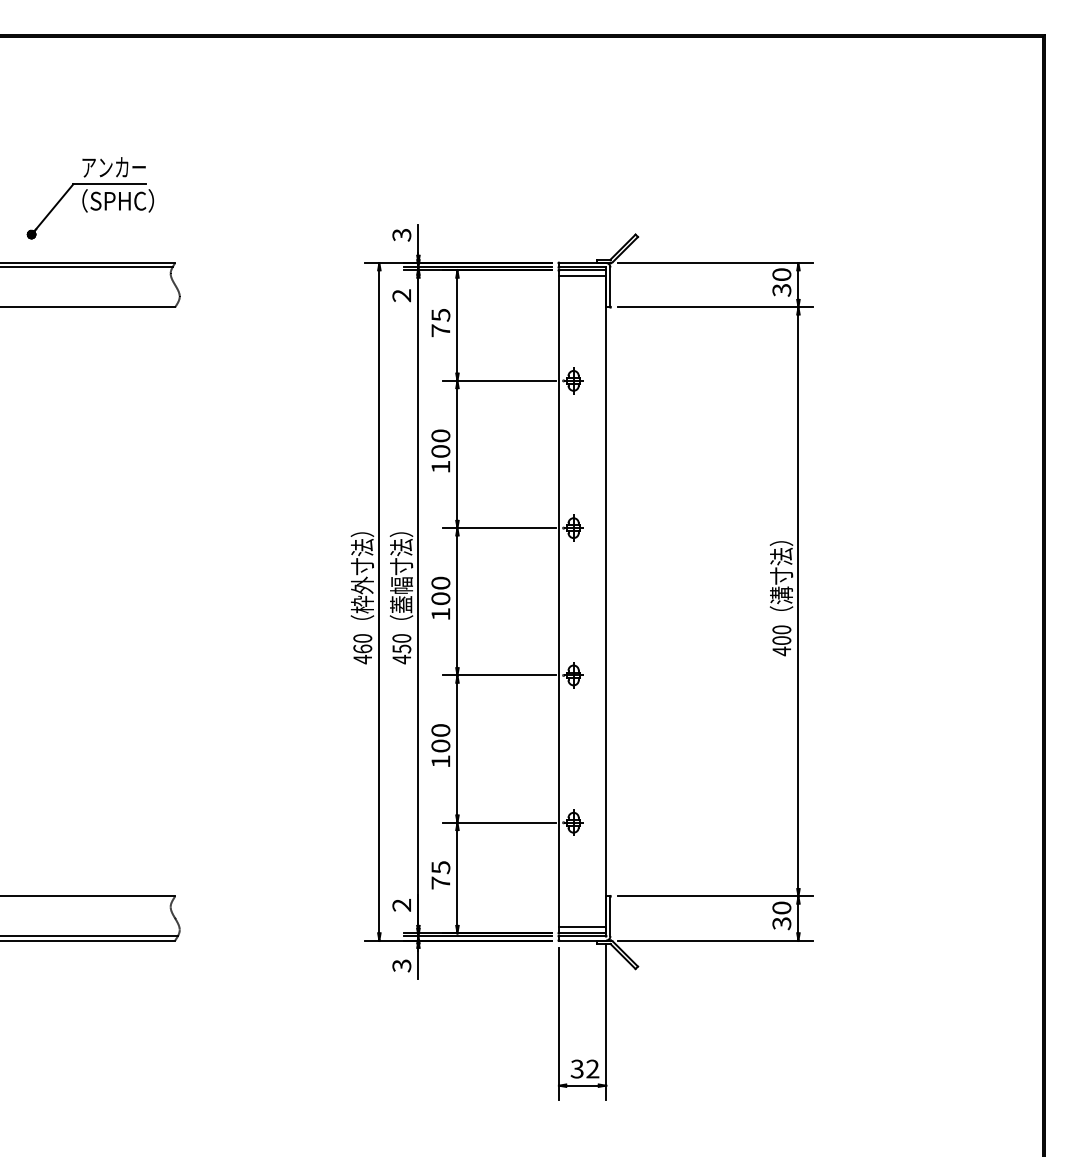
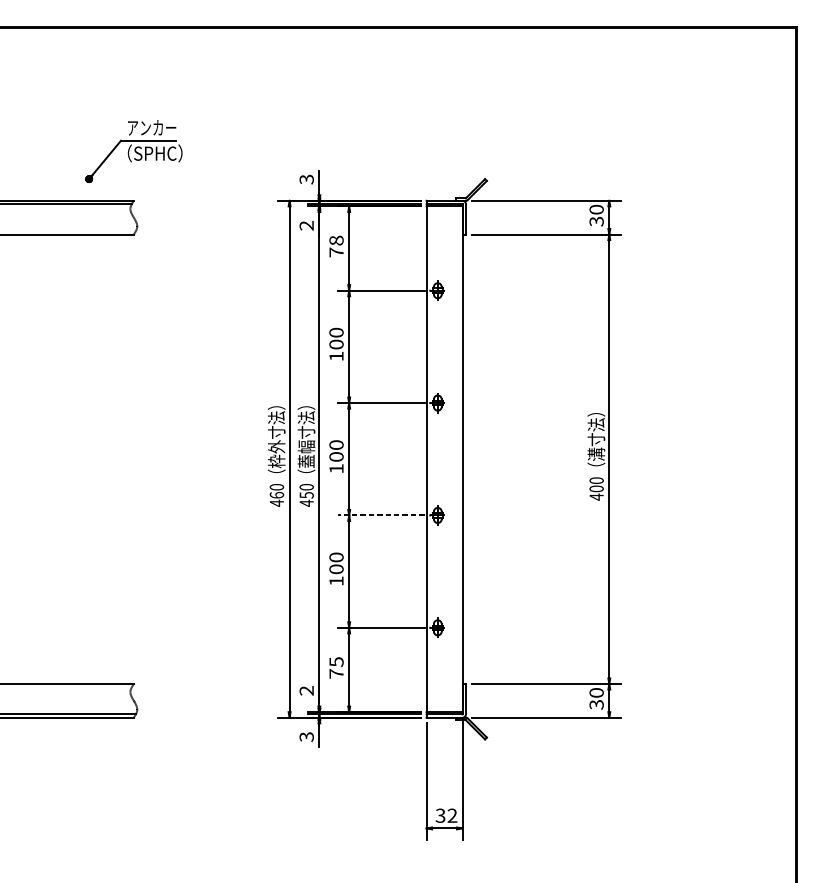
part: (89, 198) -> (133, 151), moved
line: (582, 276) -> (444, 211), removed
text: (440, 314) -> (336, 240), 75 -> 78
line: (499, 675) -> (381, 515), solid -> dashed
line: (582, 927) -> (444, 707), removed

